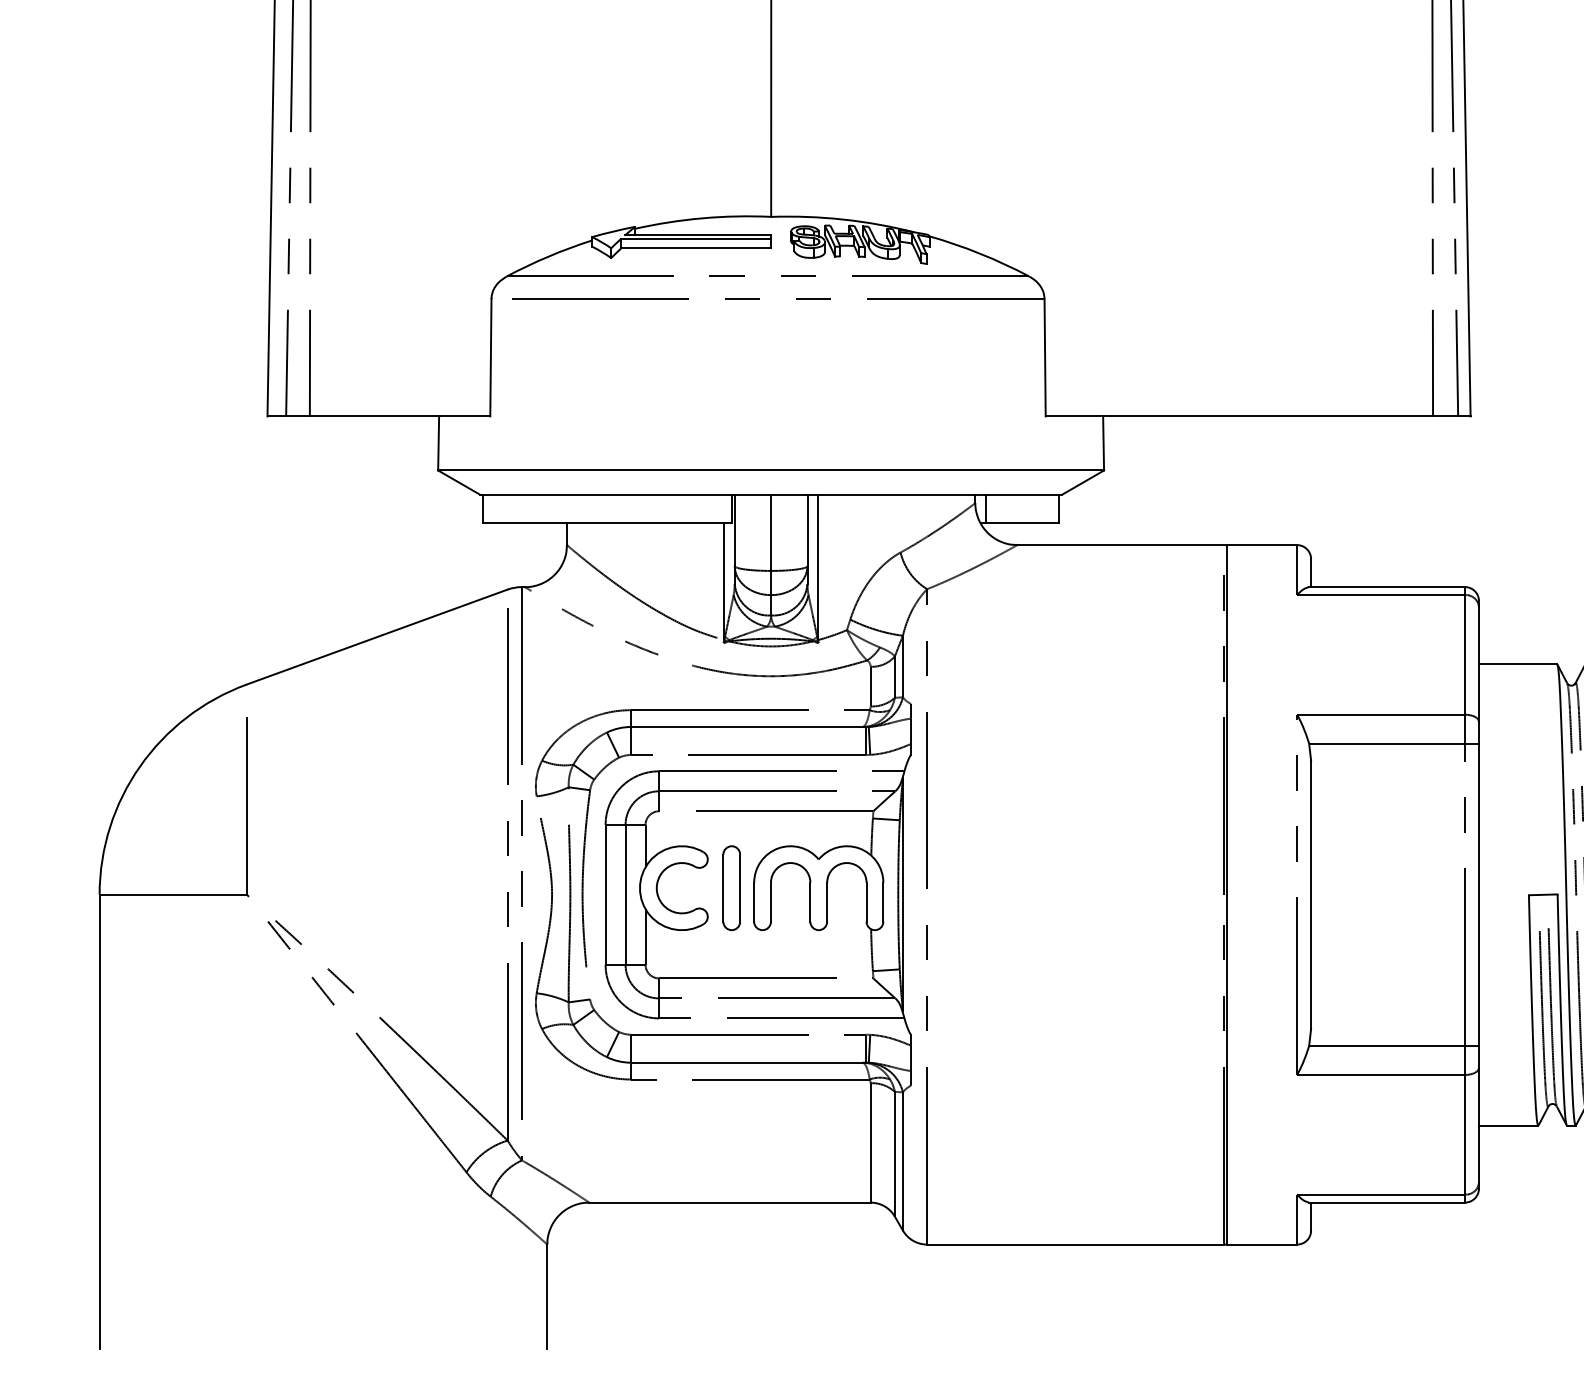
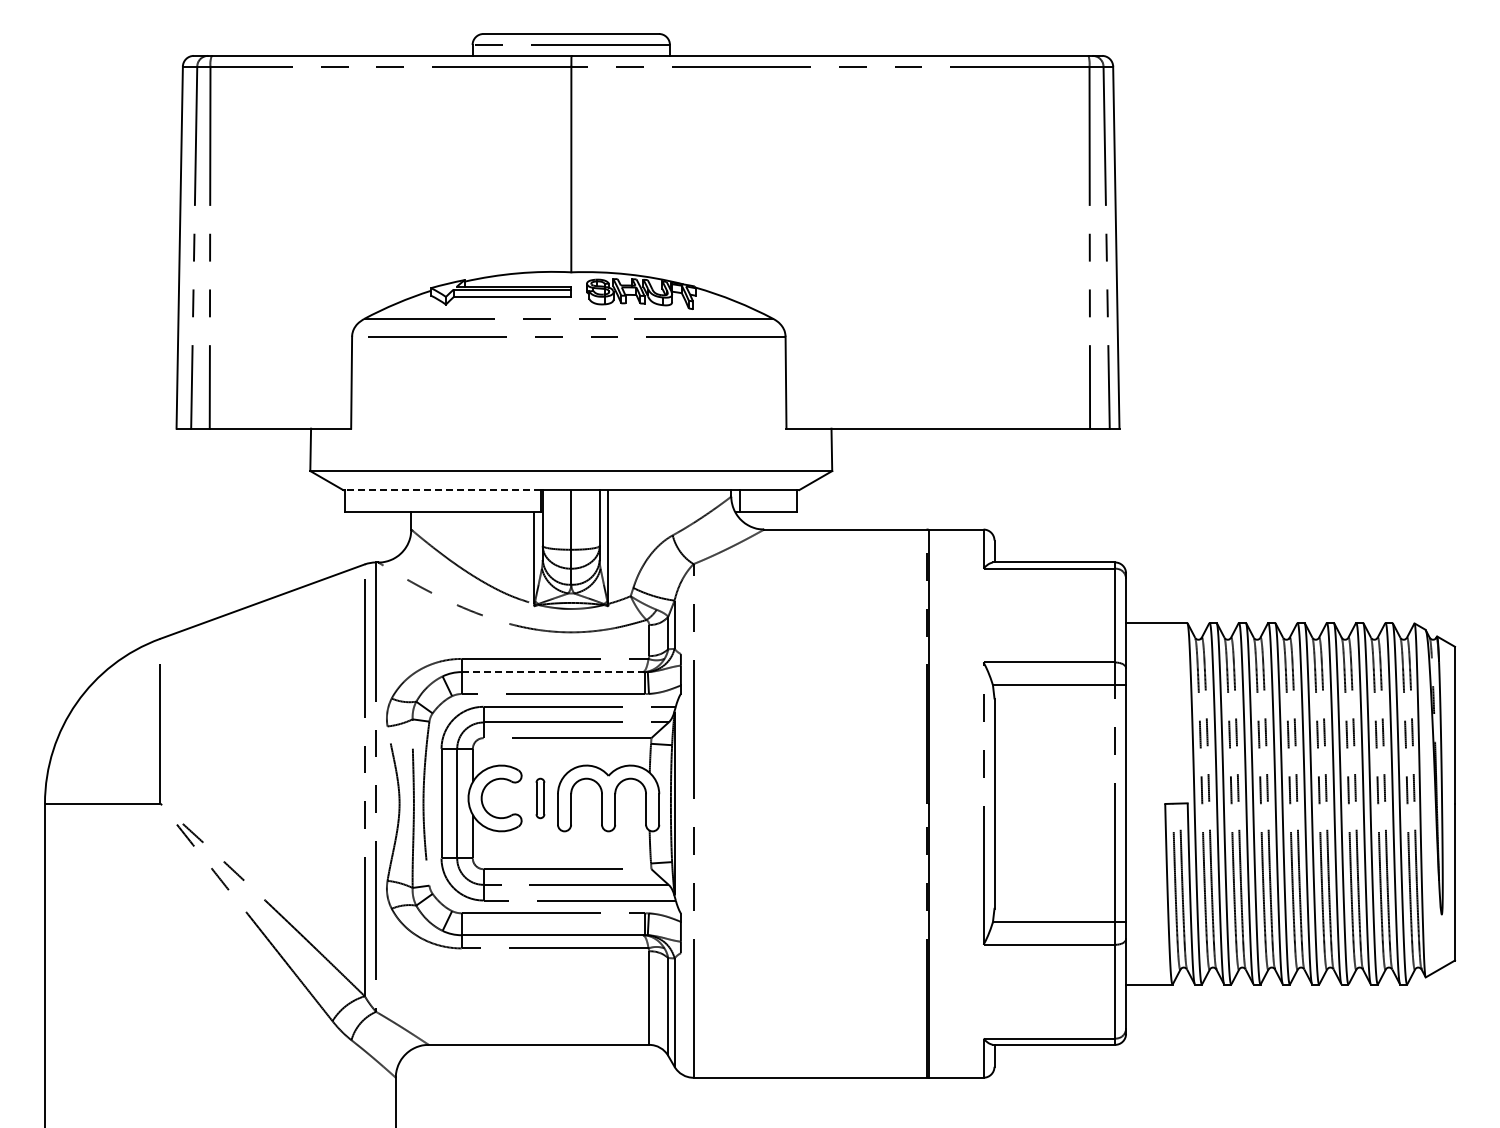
line: (606, 495) -> (442, 490), solid -> dashed
line: (748, 727) -> (553, 672), solid -> dashed
part: (731, 888) -> (540, 798), size x0.6

